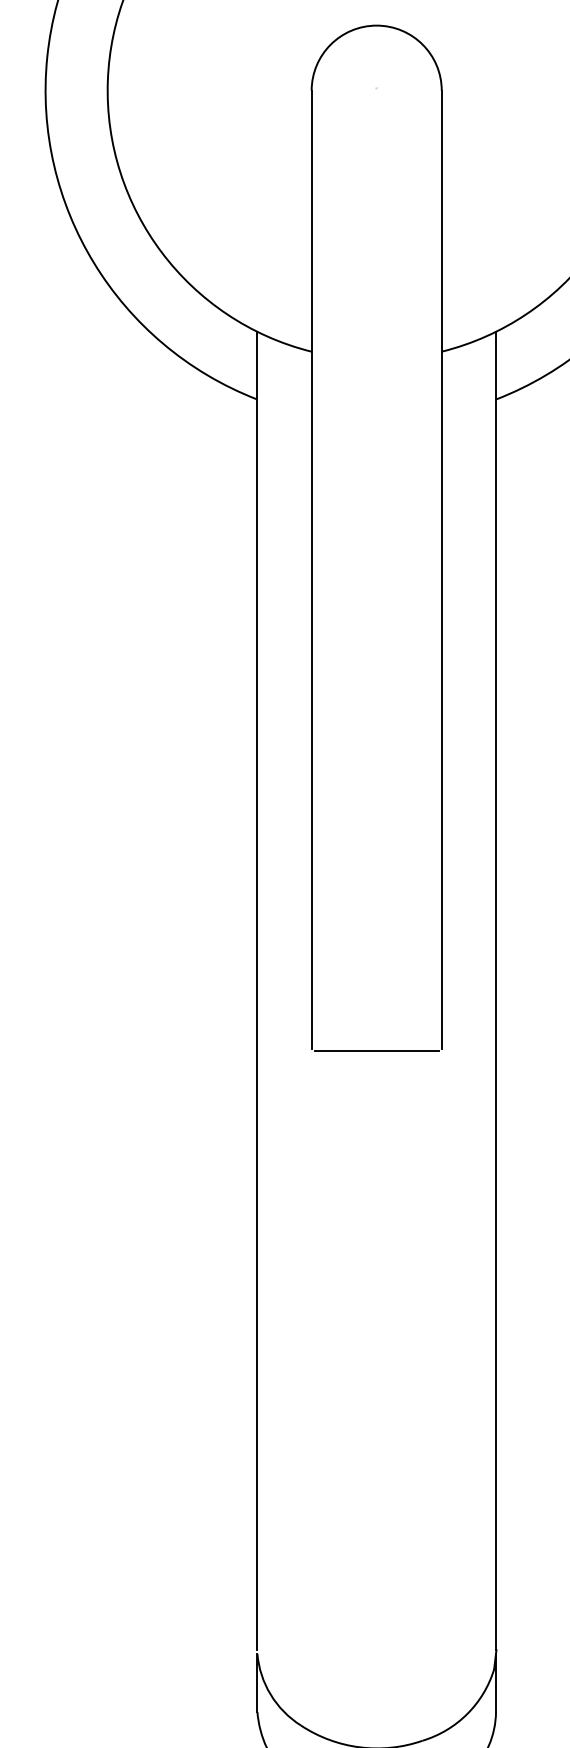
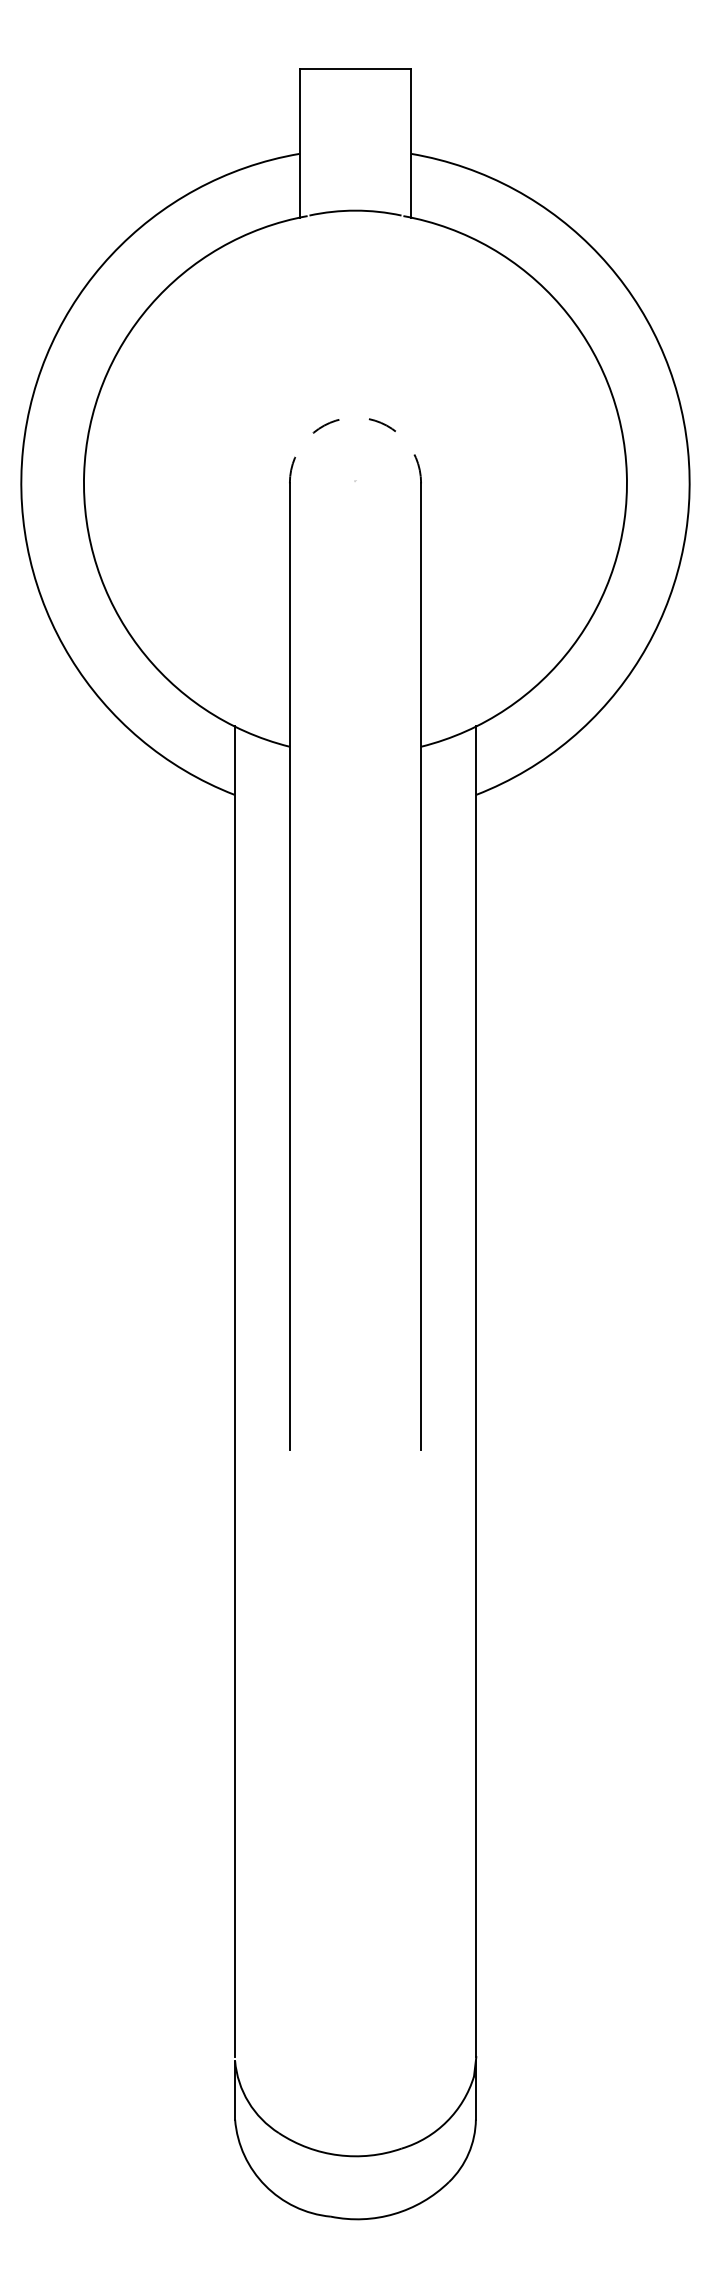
arc: (376, 25) -> (355, 417), solid -> dashed
line: (376, 1051) -> (355, 1452), removed

